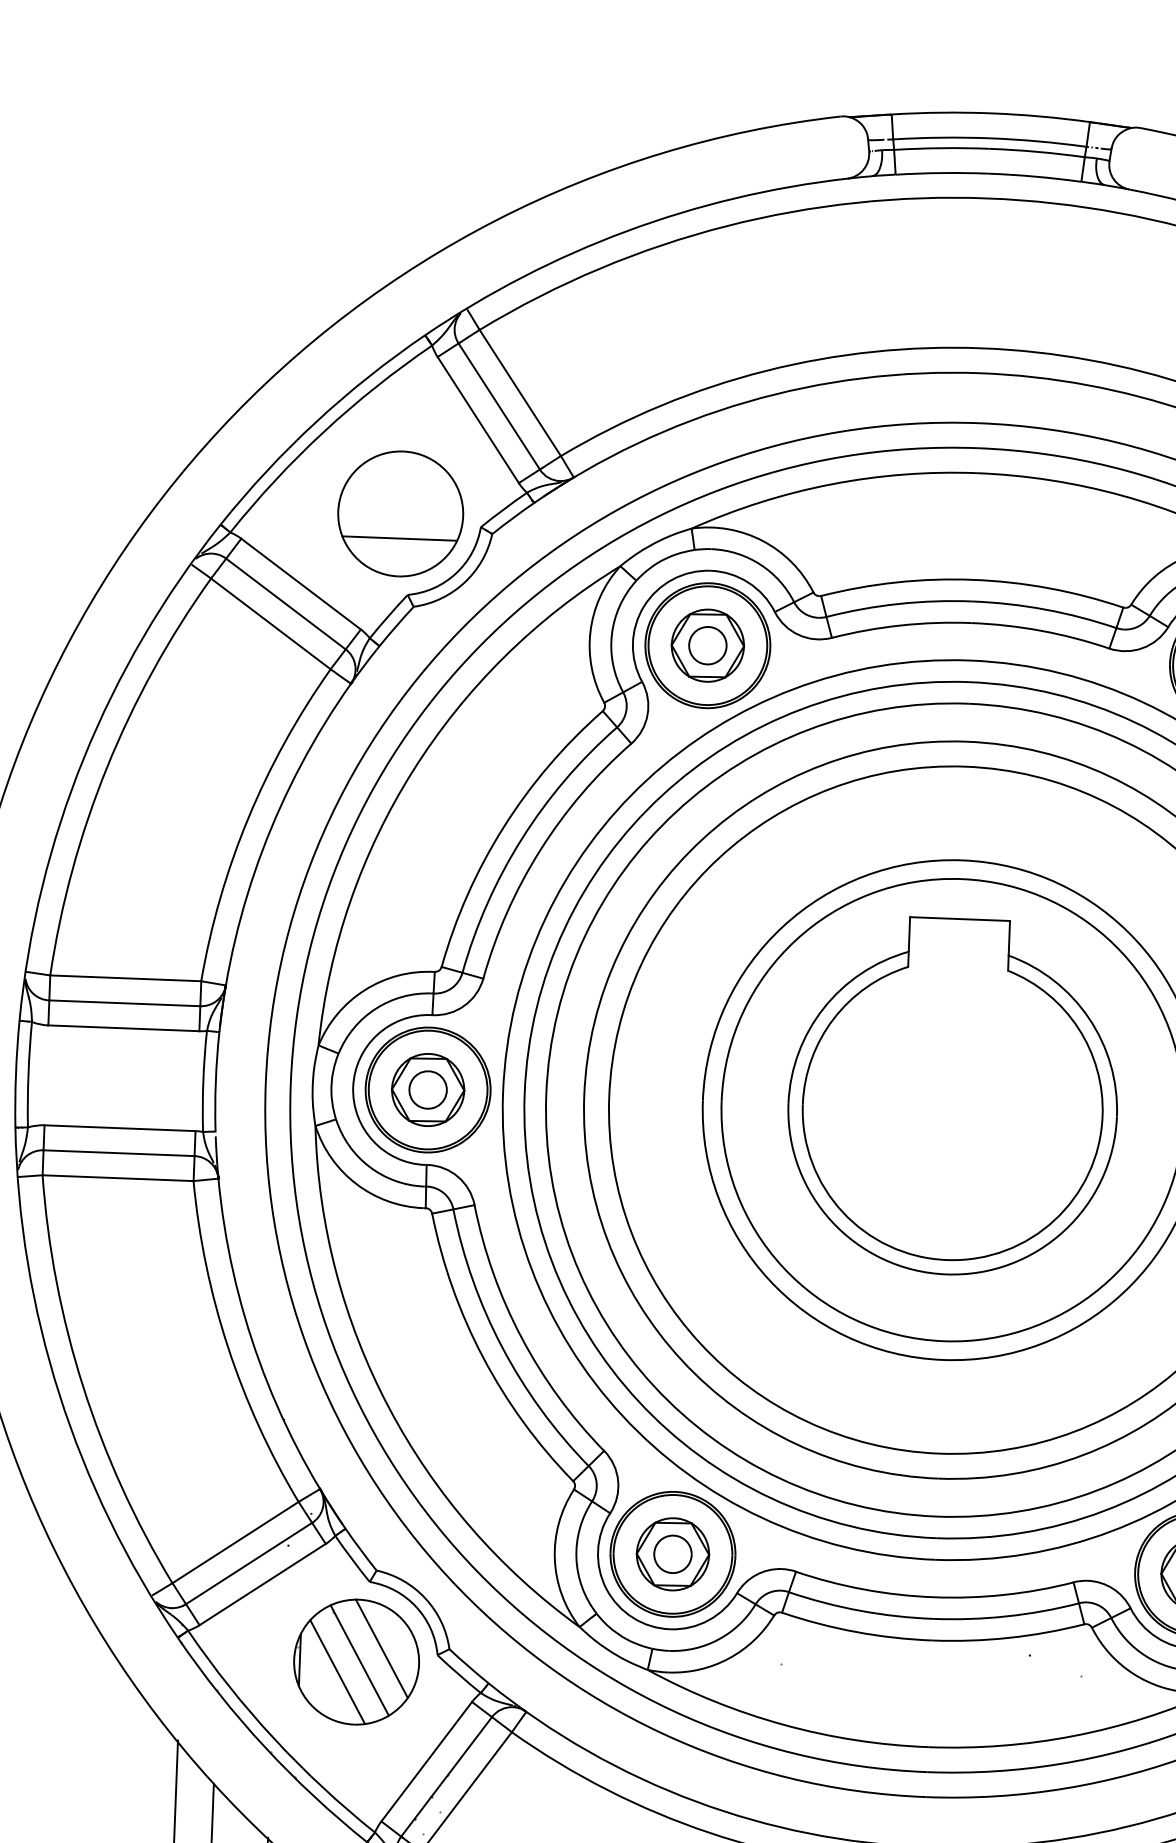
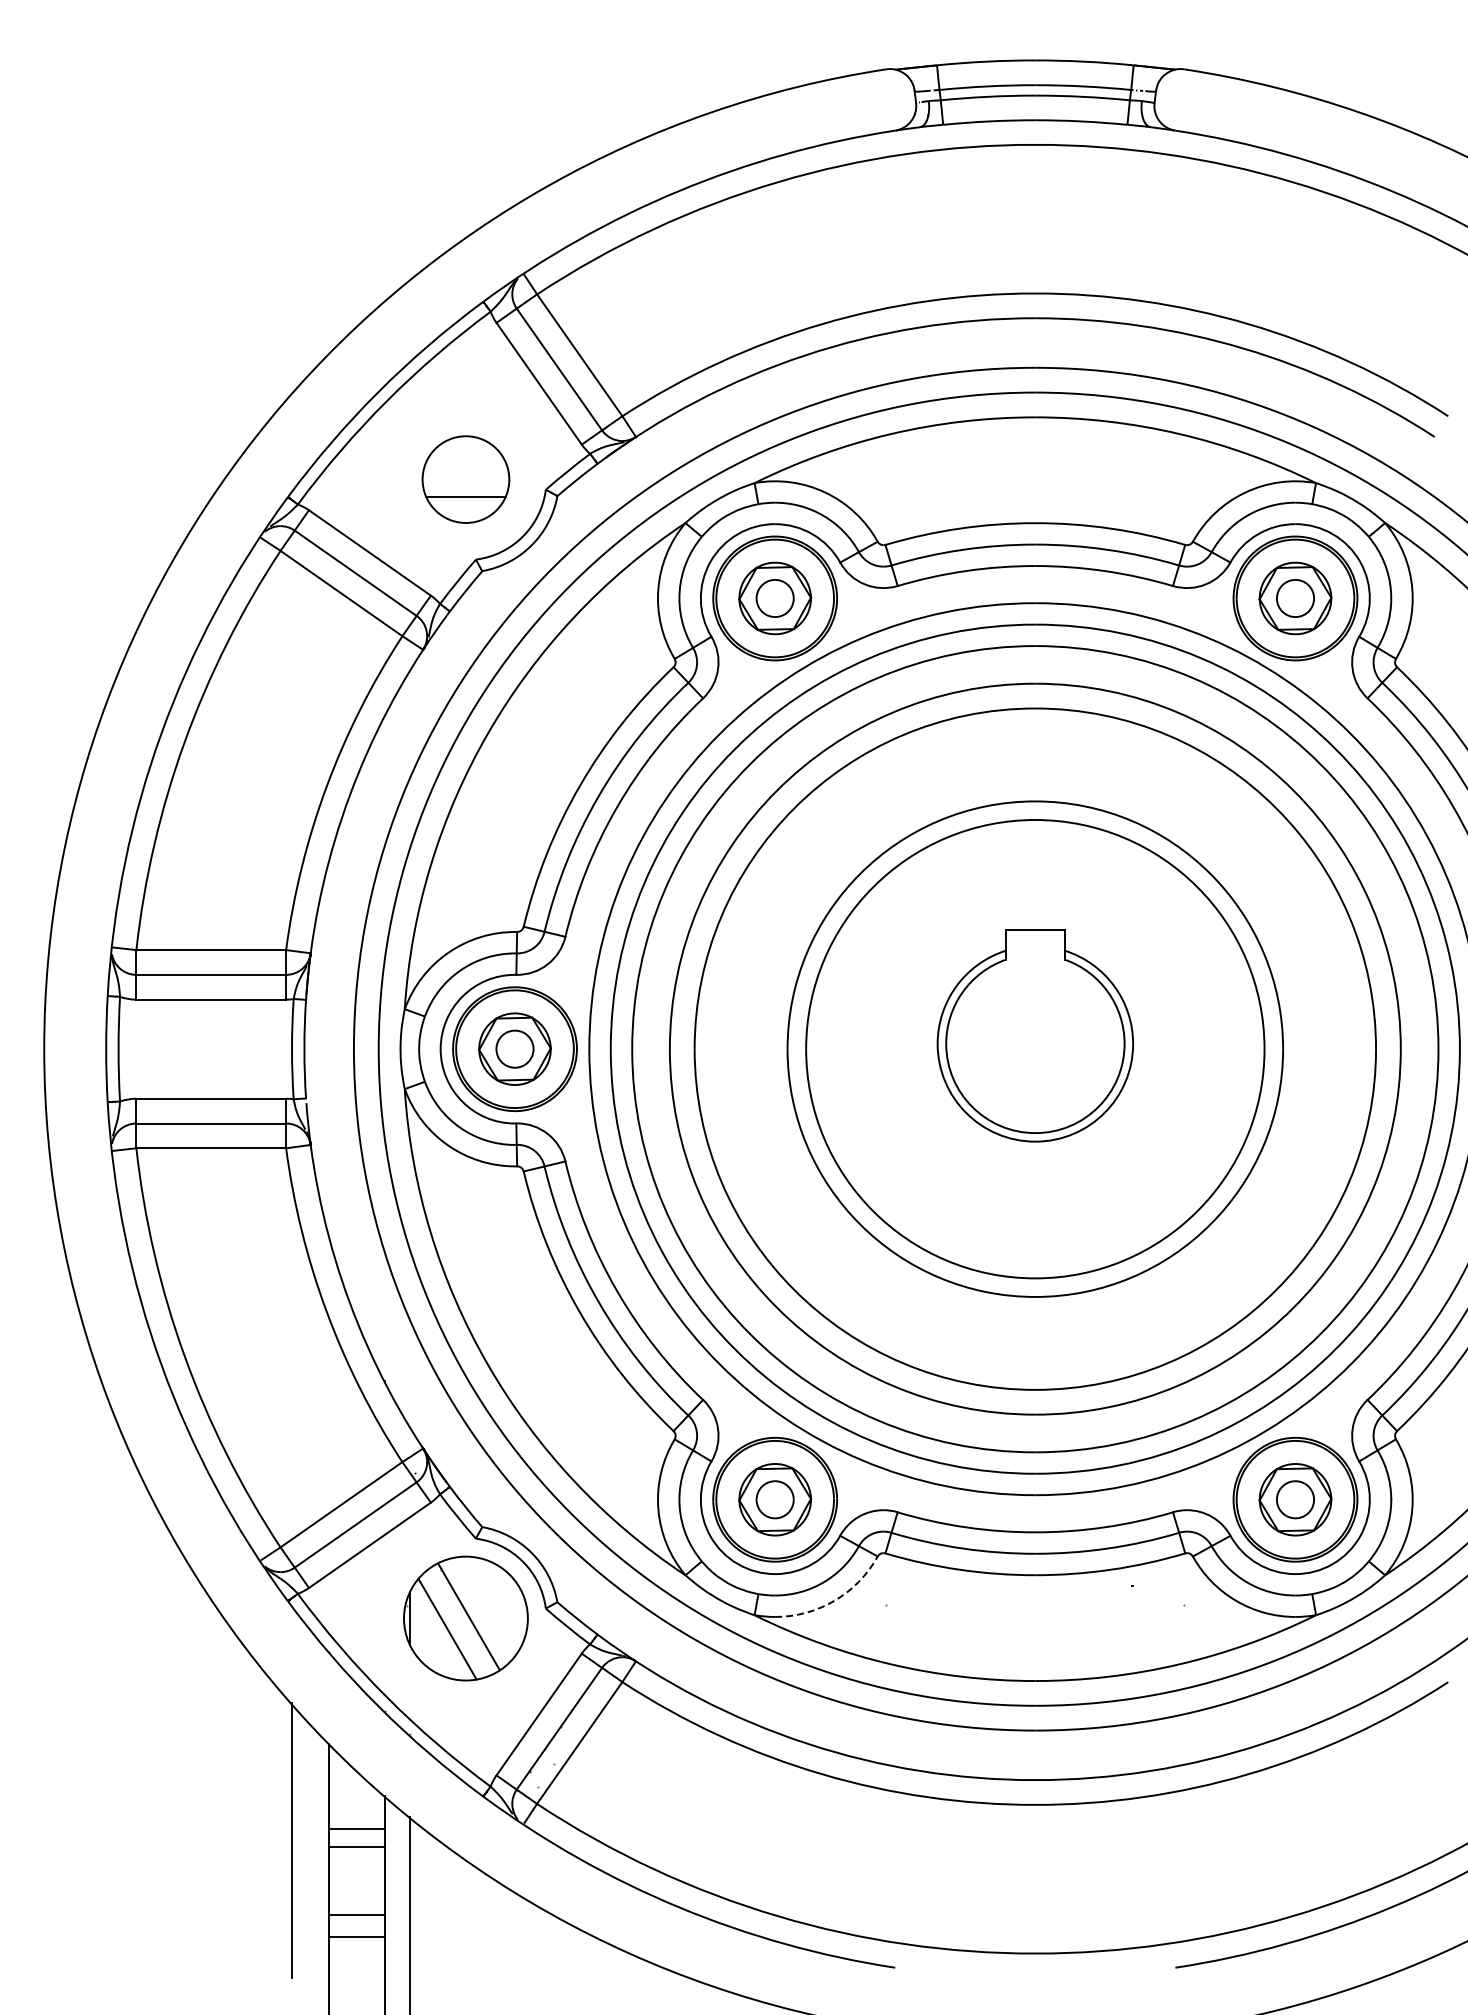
part: (400, 513) -> (465, 479), size x0.7
part: (953, 1096) -> (1035, 1035), size x0.6
line: (380, 1648) -> (489, 1604), removed
arc: (728, 1658) -> (834, 1600), solid -> dashed

